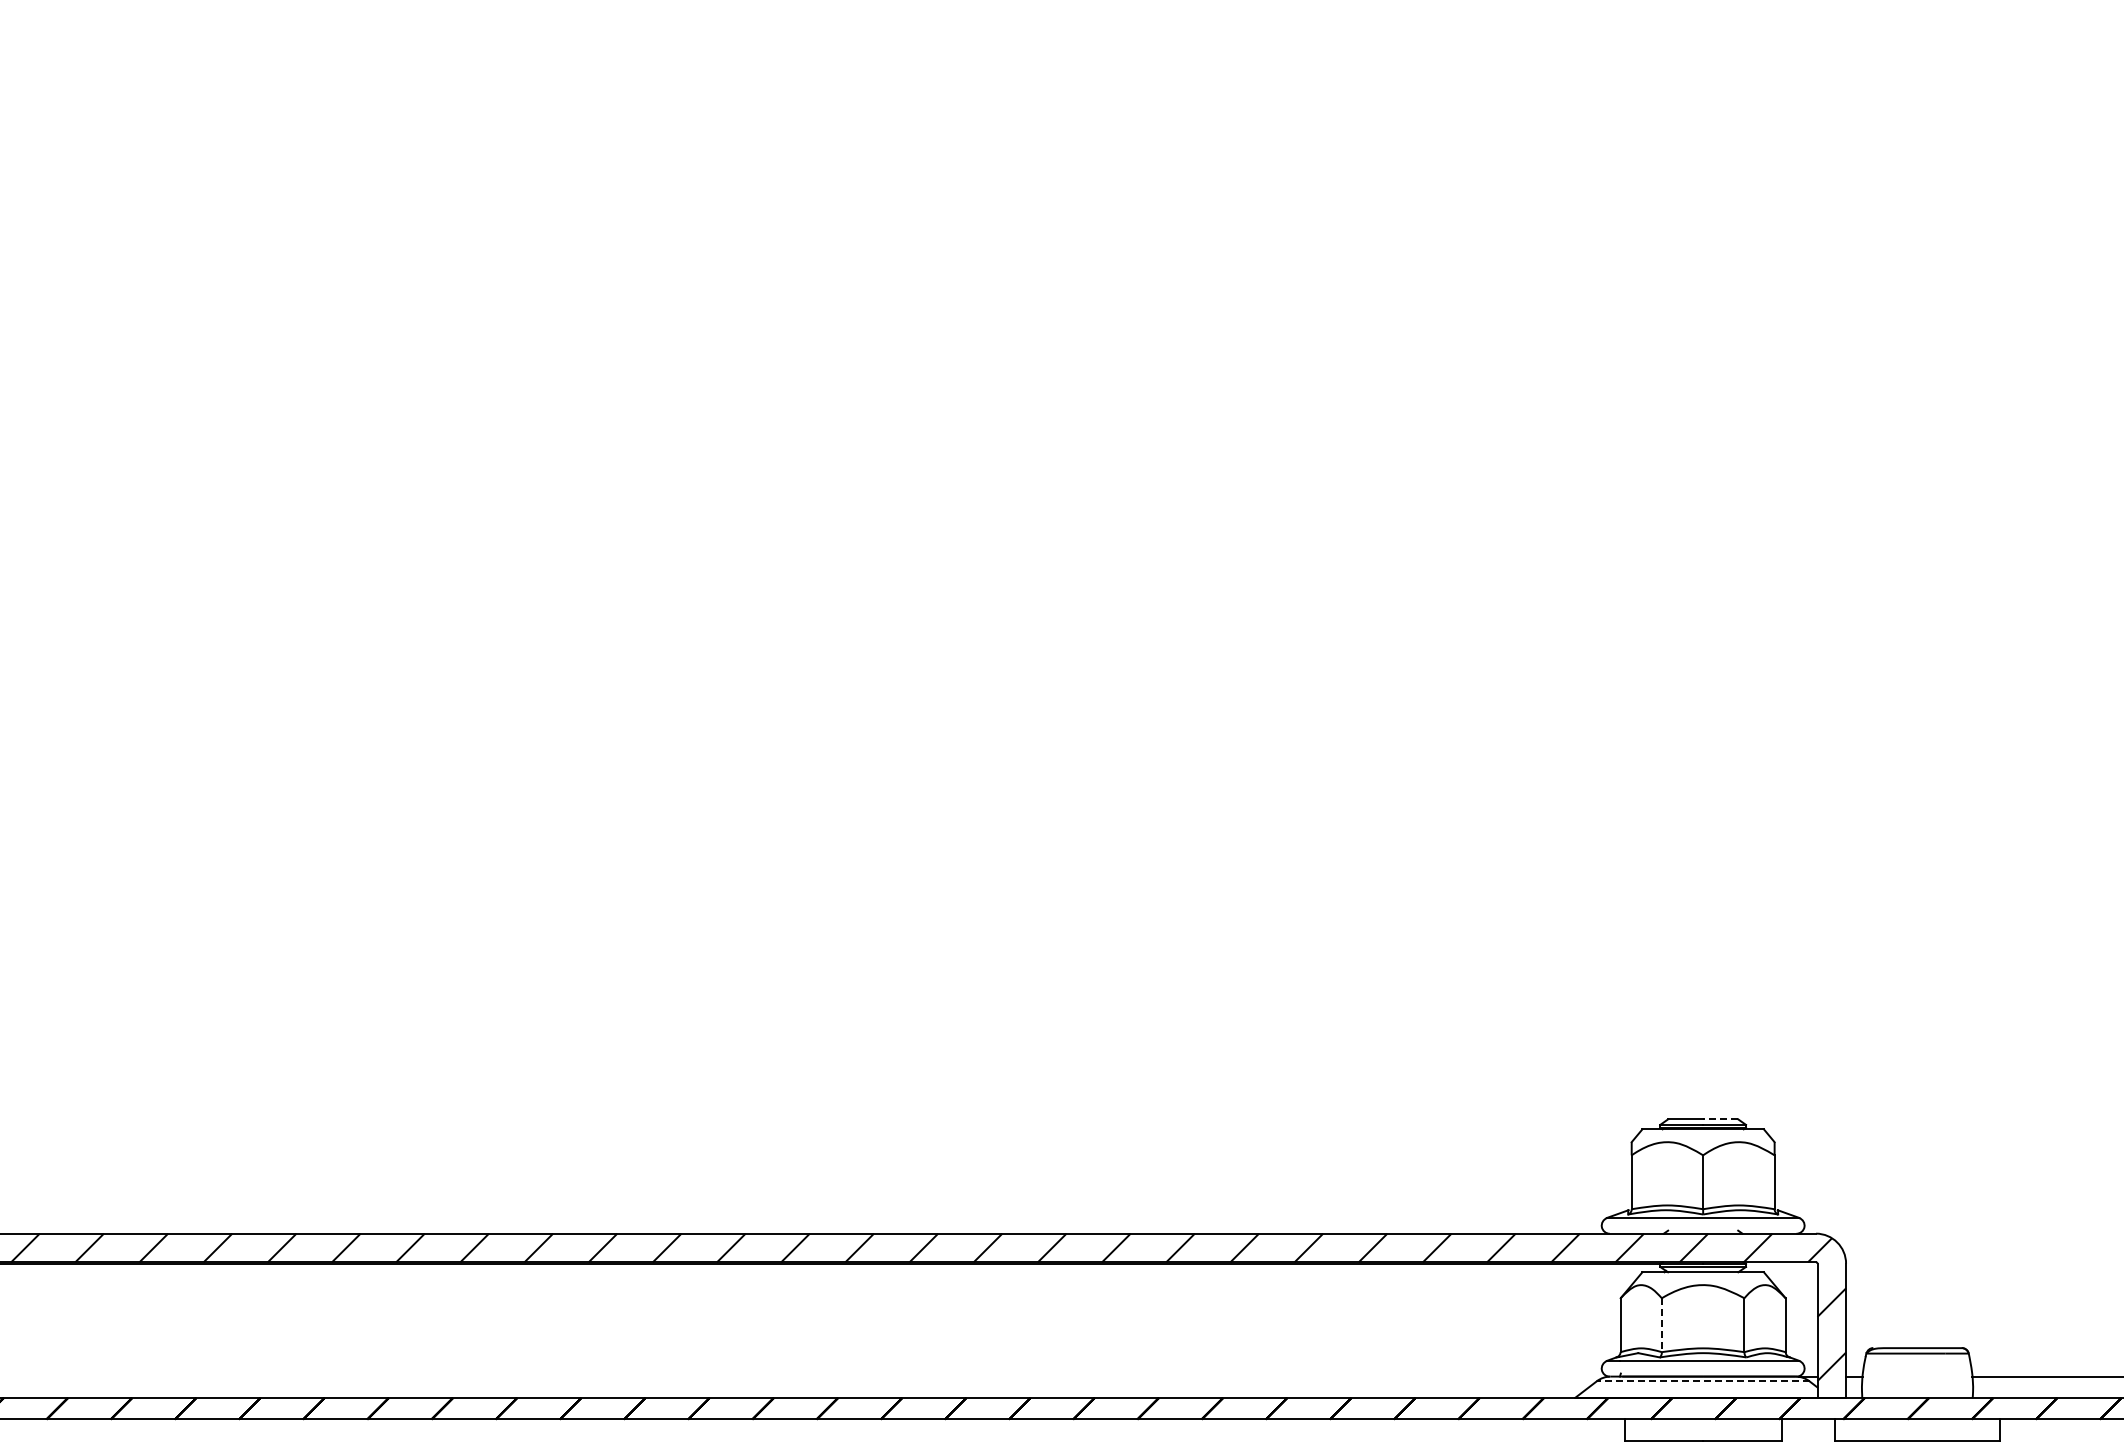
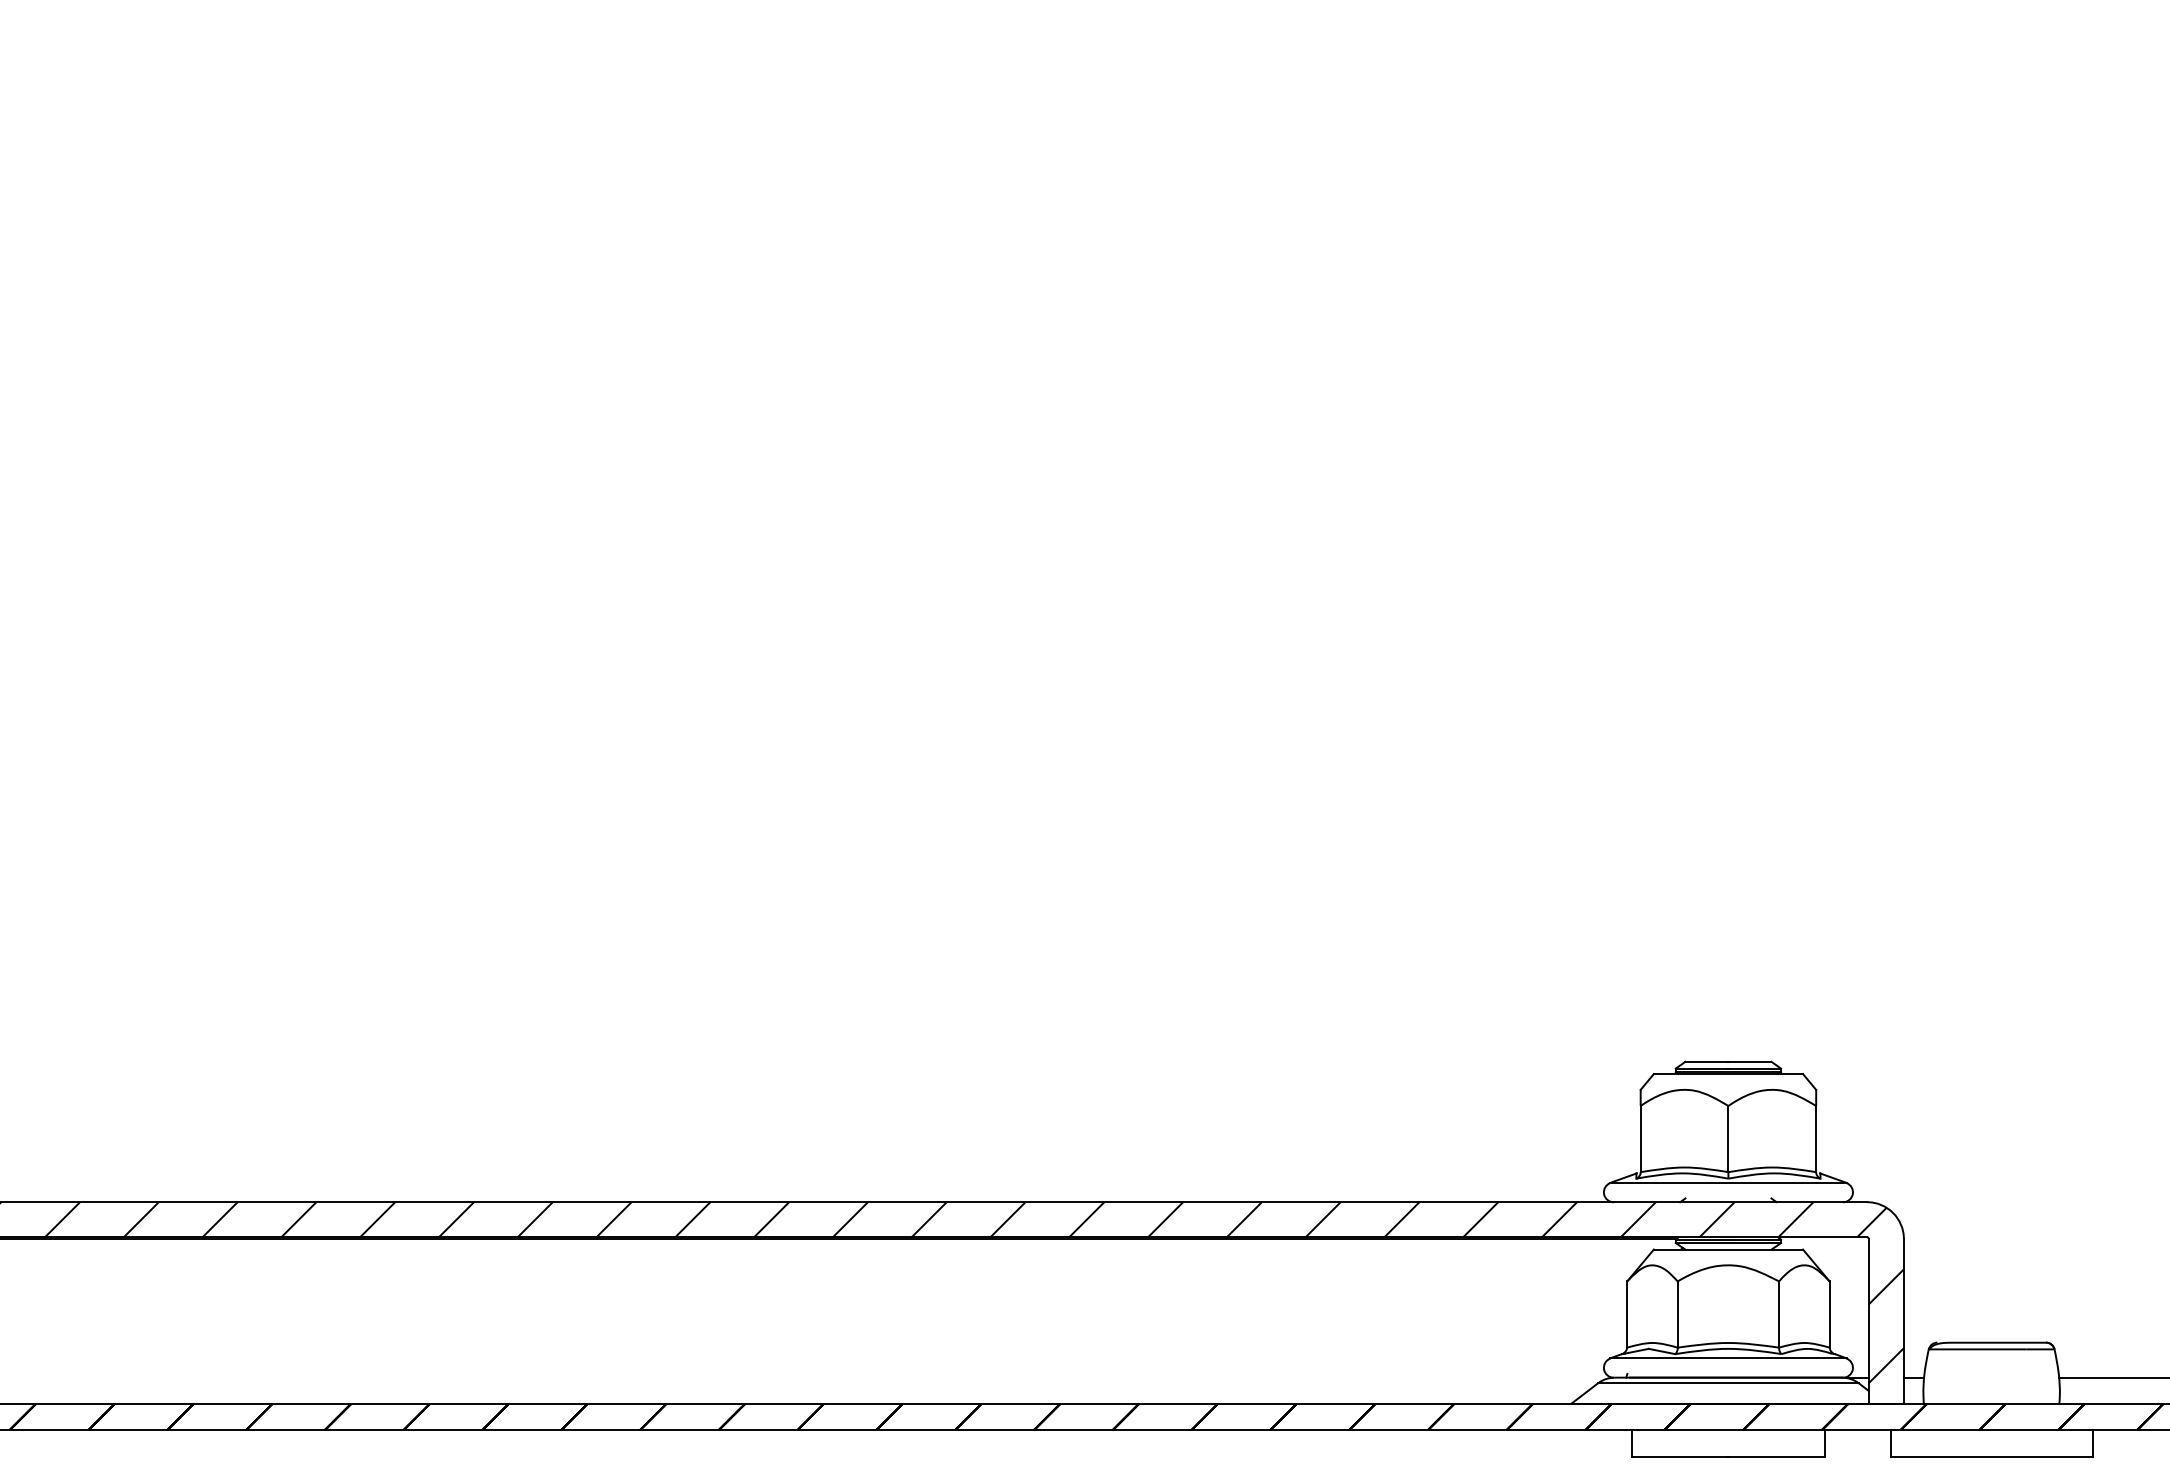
line: (1720, 1119) -> (1749, 1061), dashed -> solid
line: (1661, 1325) -> (1677, 1314), dashed -> solid
line: (1702, 1381) -> (1727, 1383), dashed -> solid

